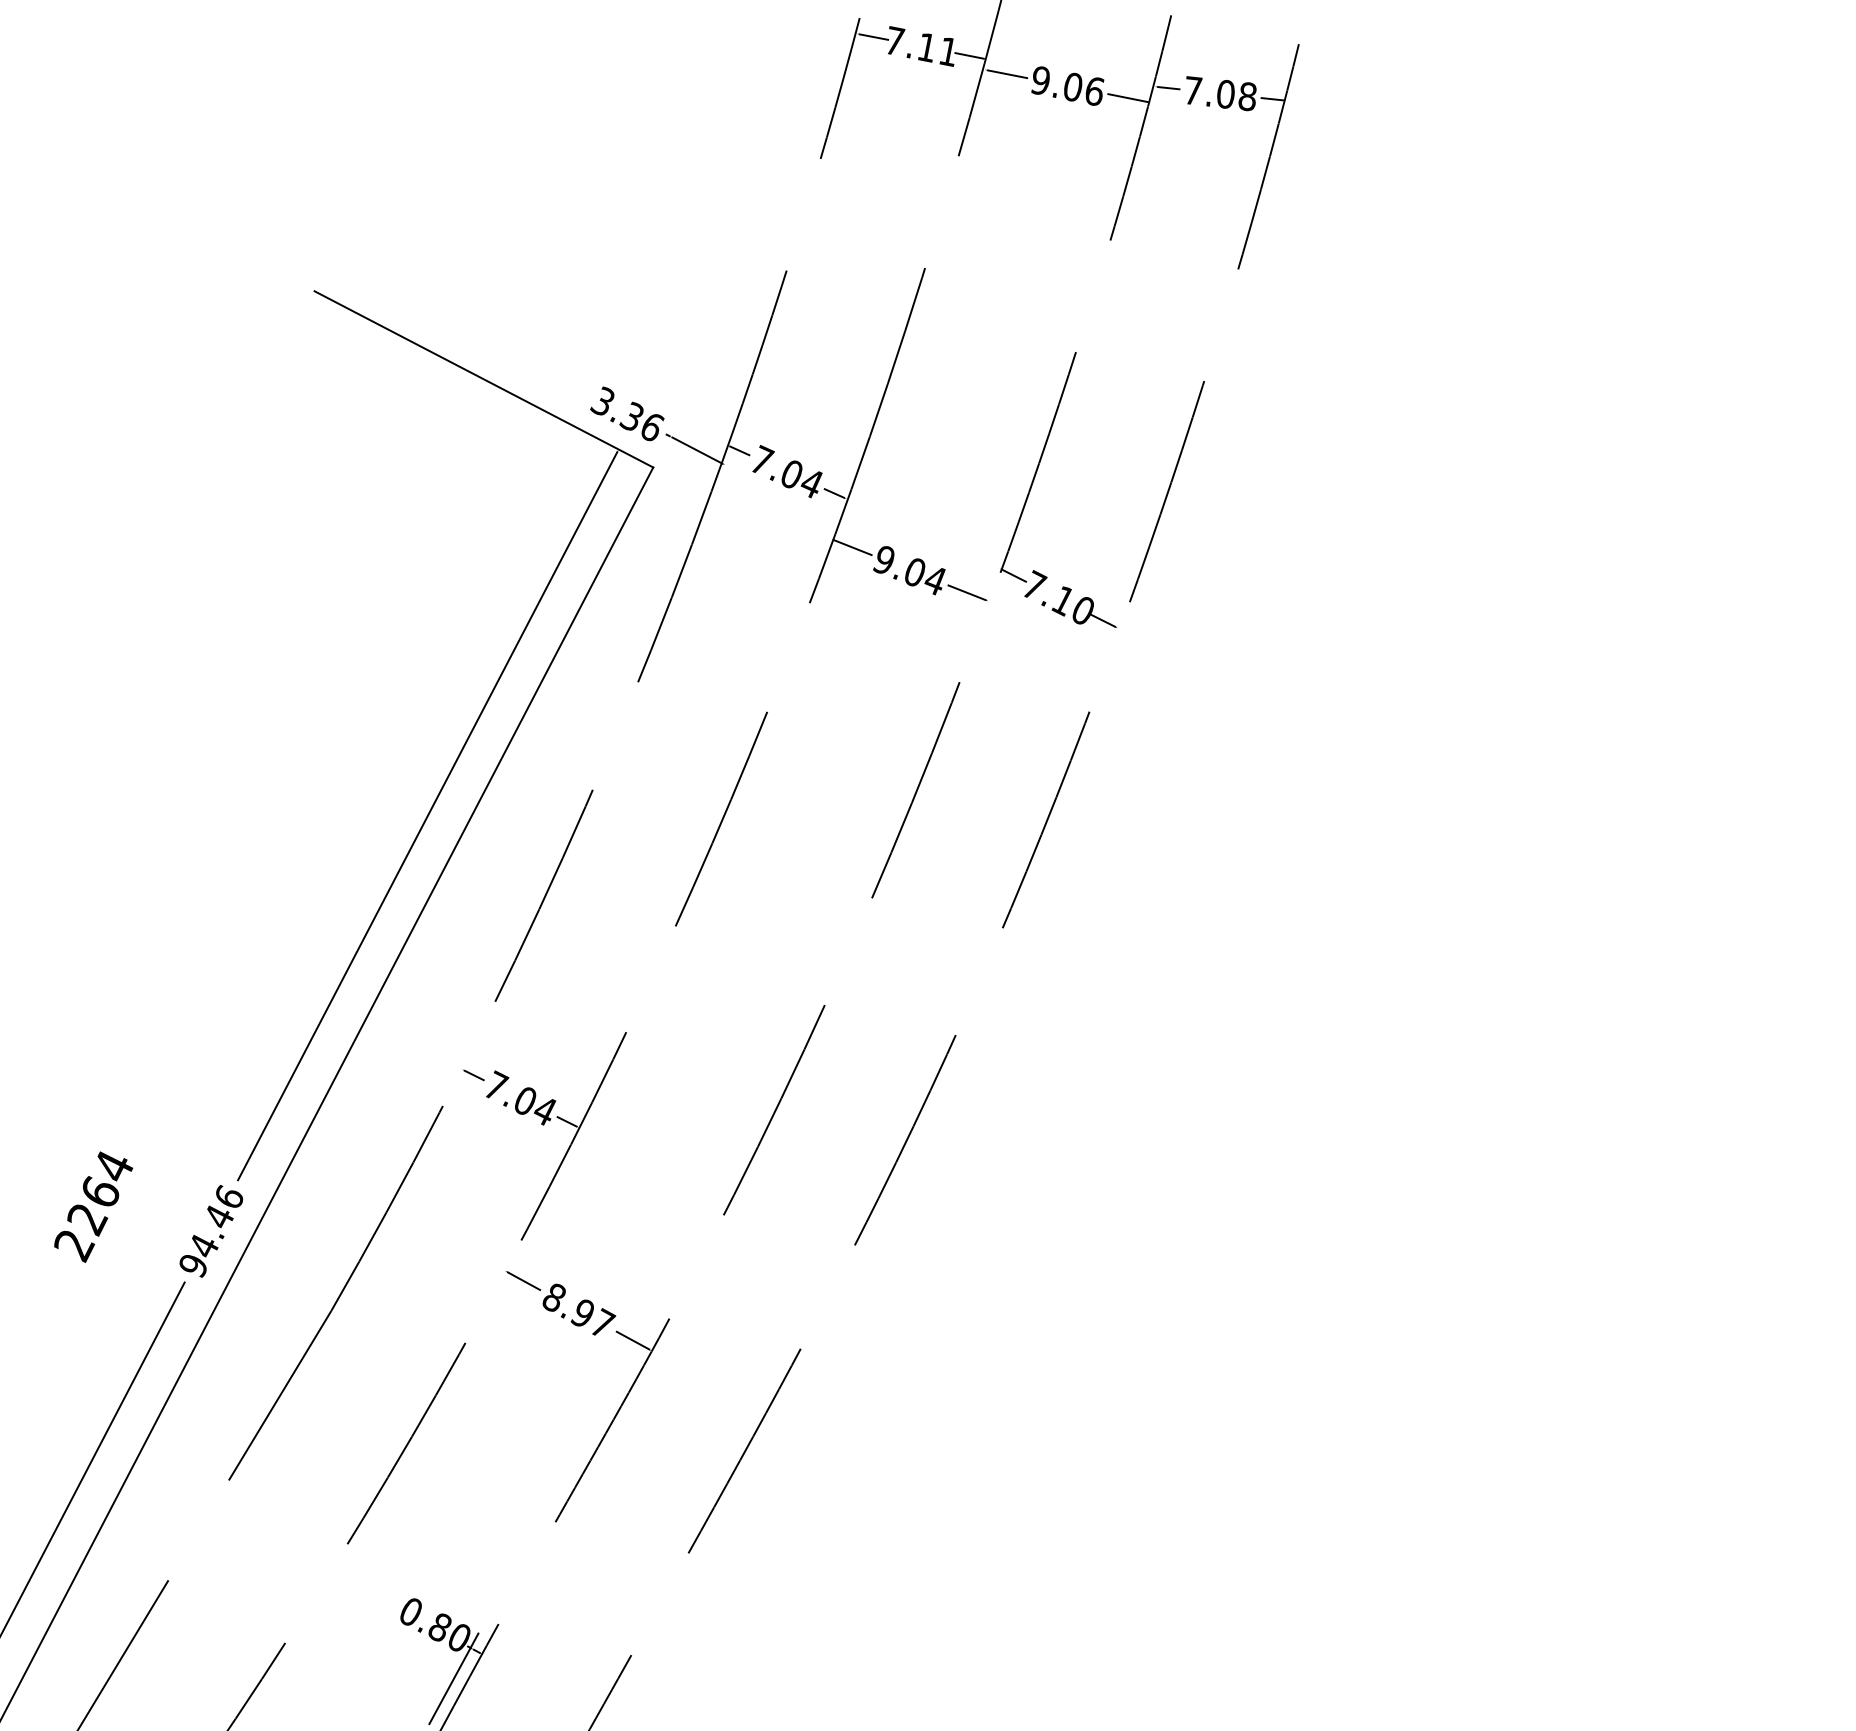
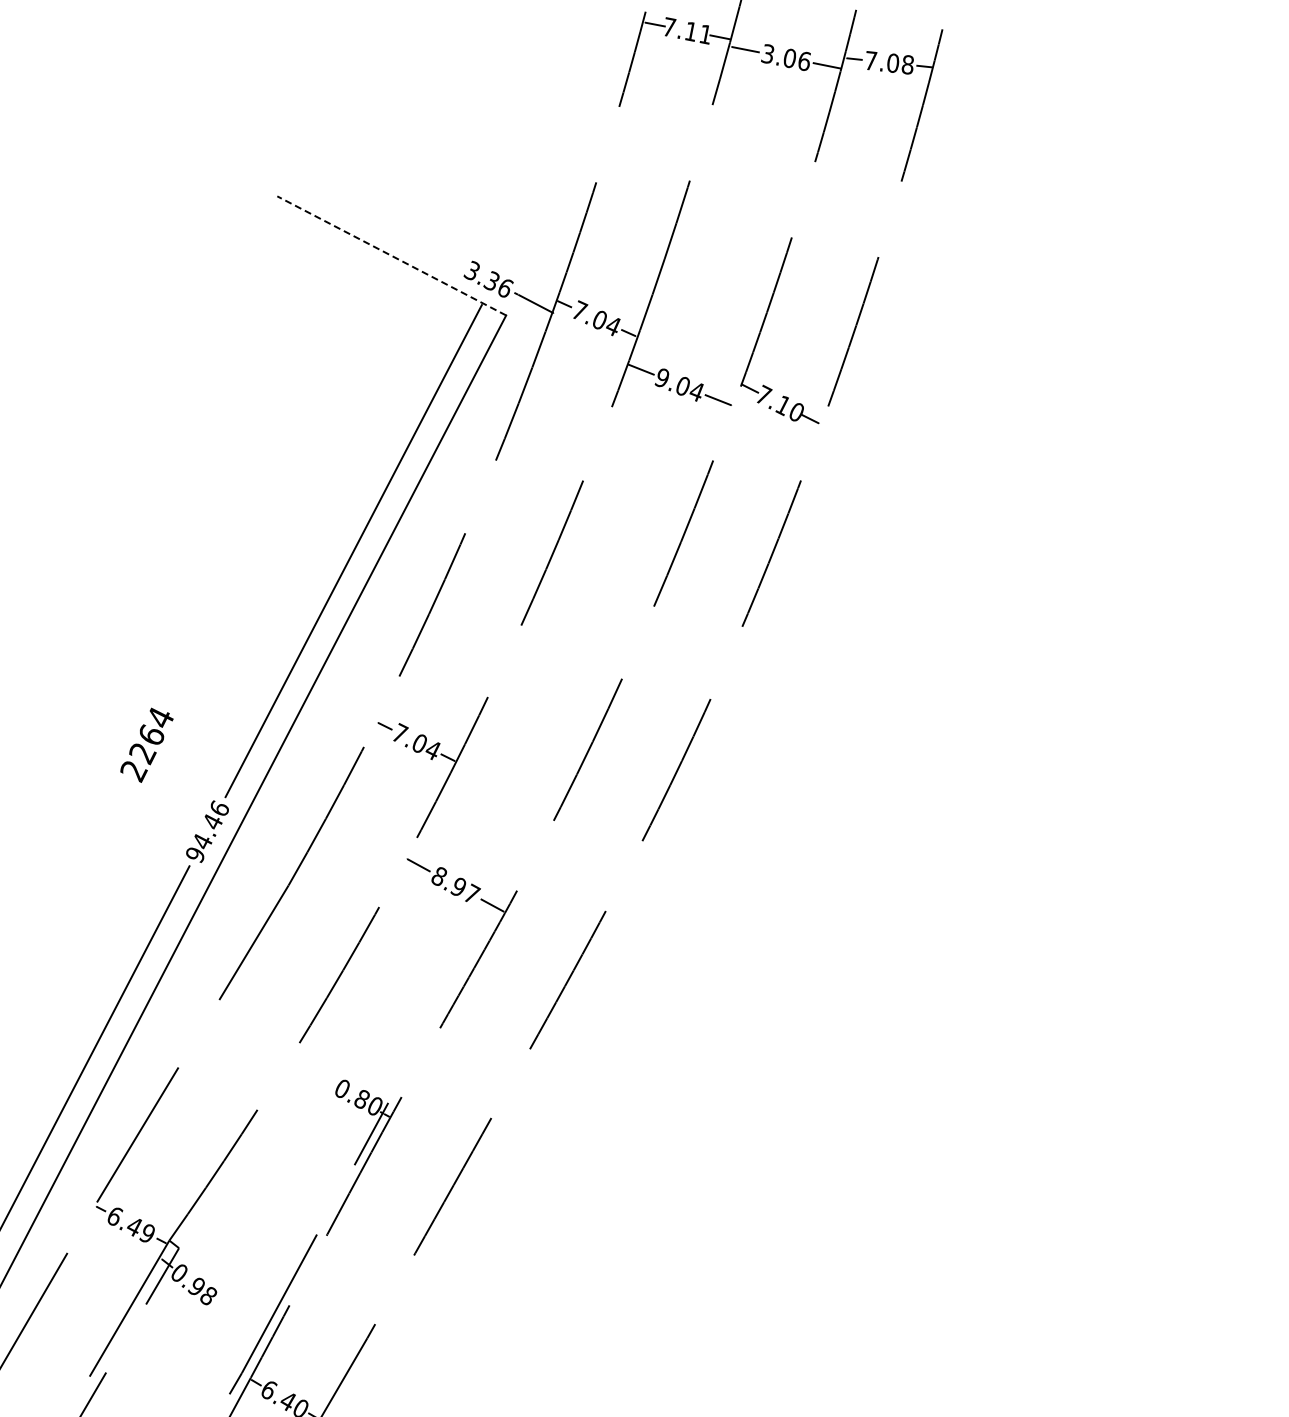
text: (1039, 79) -> (767, 53), 9.06 -> 3.06
line: (483, 378) -> (391, 255), solid -> dashed
text: (92, 1205) -> (146, 744), moved

